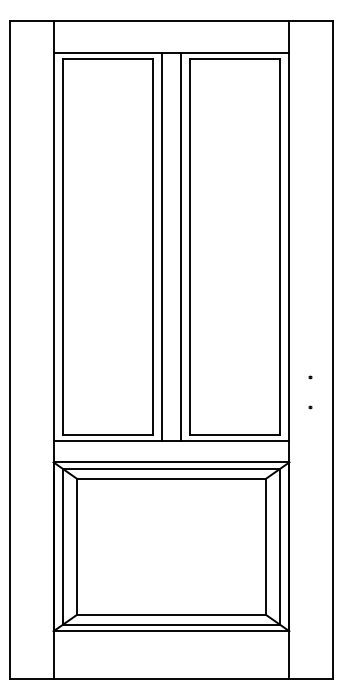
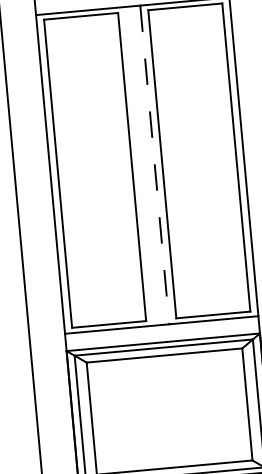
line: (162, 246) -> (139, 165), removed
line: (180, 247) -> (154, 165), solid -> dashed

